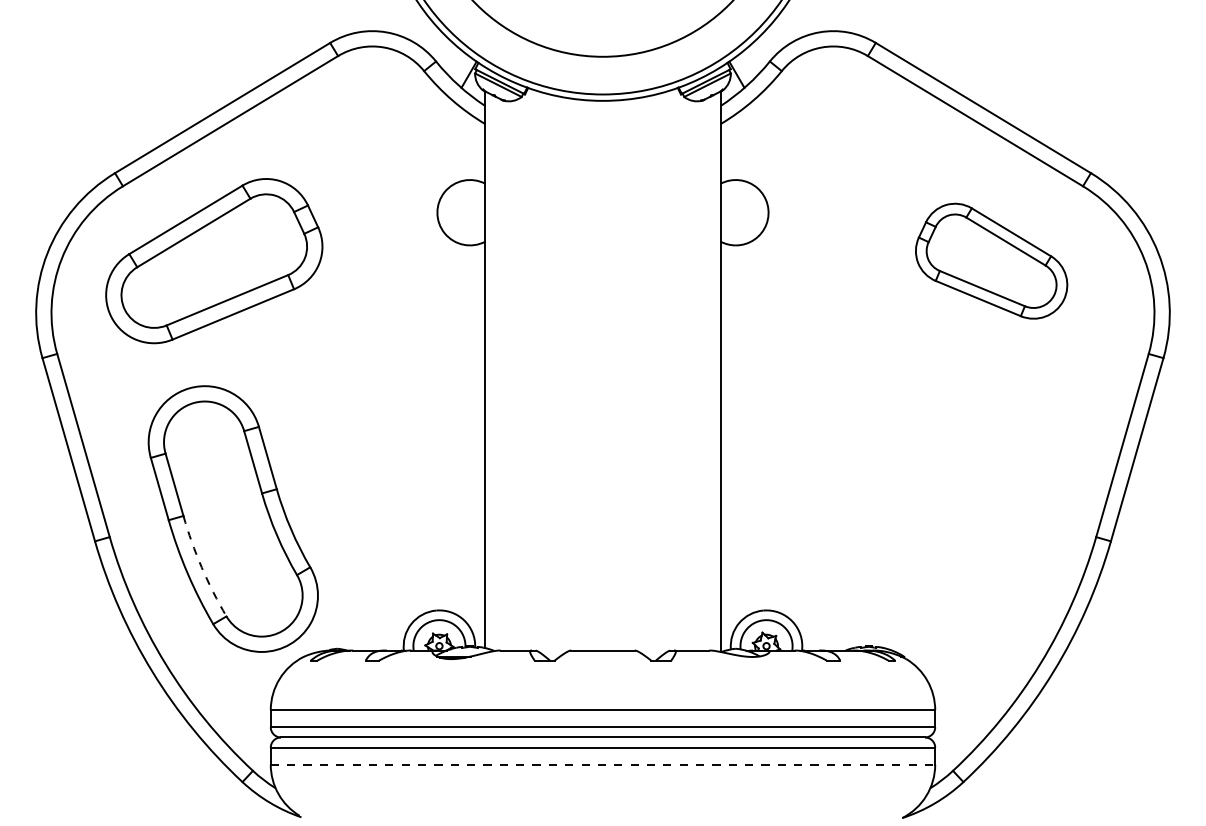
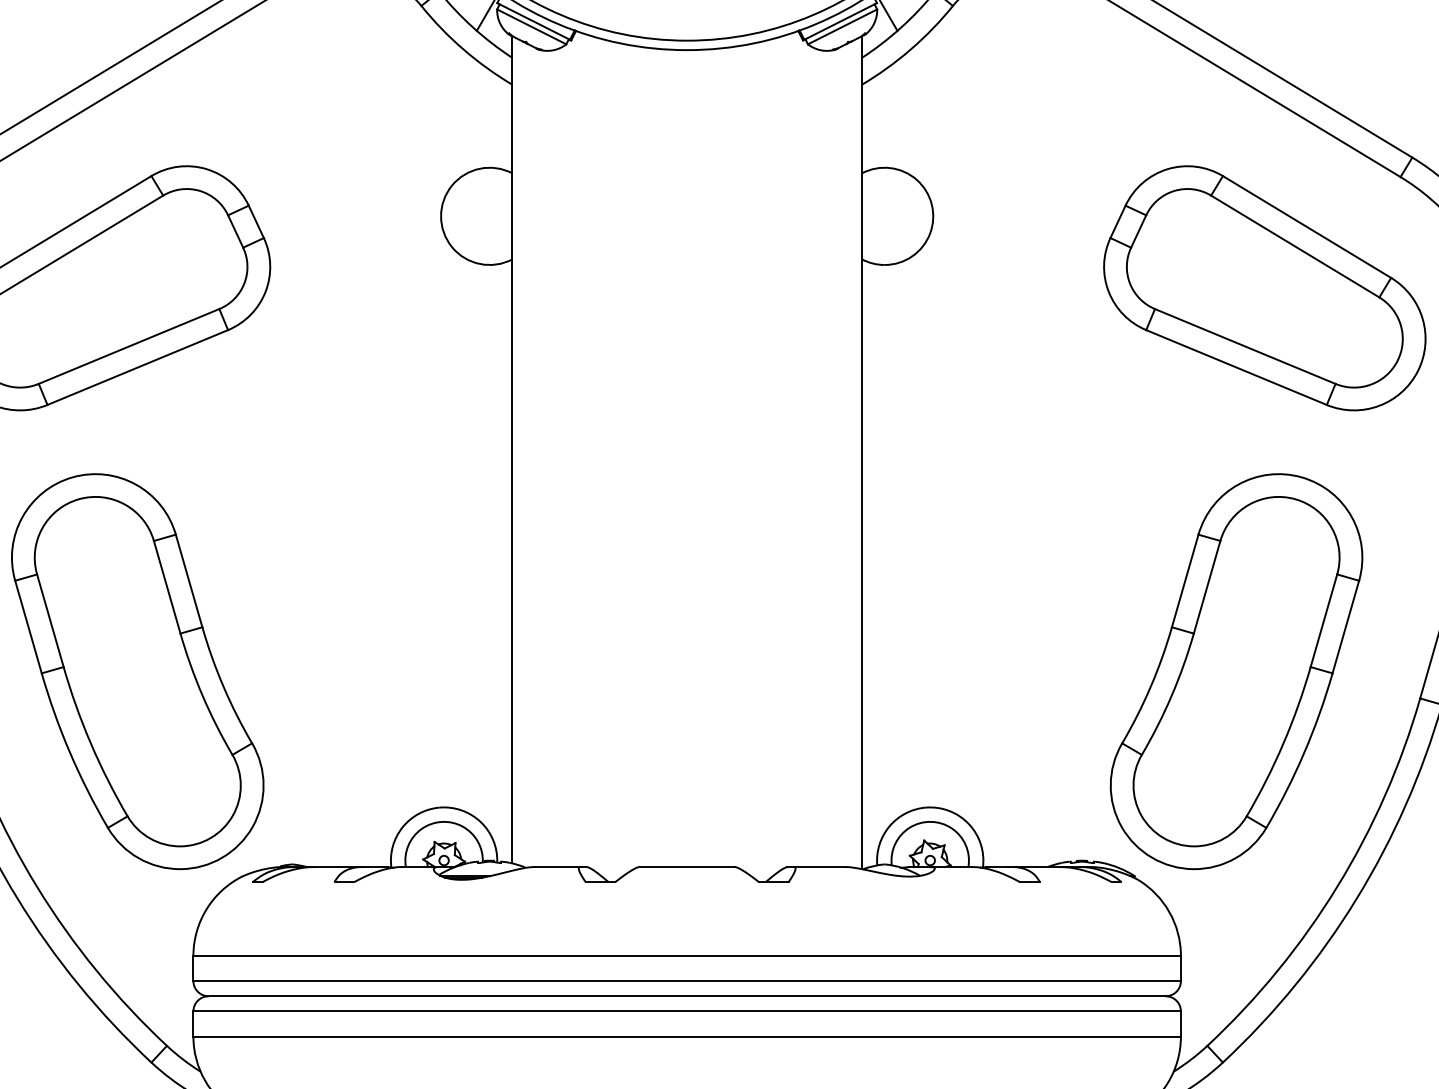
part: (991, 261) -> (1264, 288), size x1.43
part: (972, 518) -> (1236, 670), added
arc: (201, 567) -> (90, 743), dashed -> solid
line: (603, 764) -> (687, 1036), dashed -> solid

